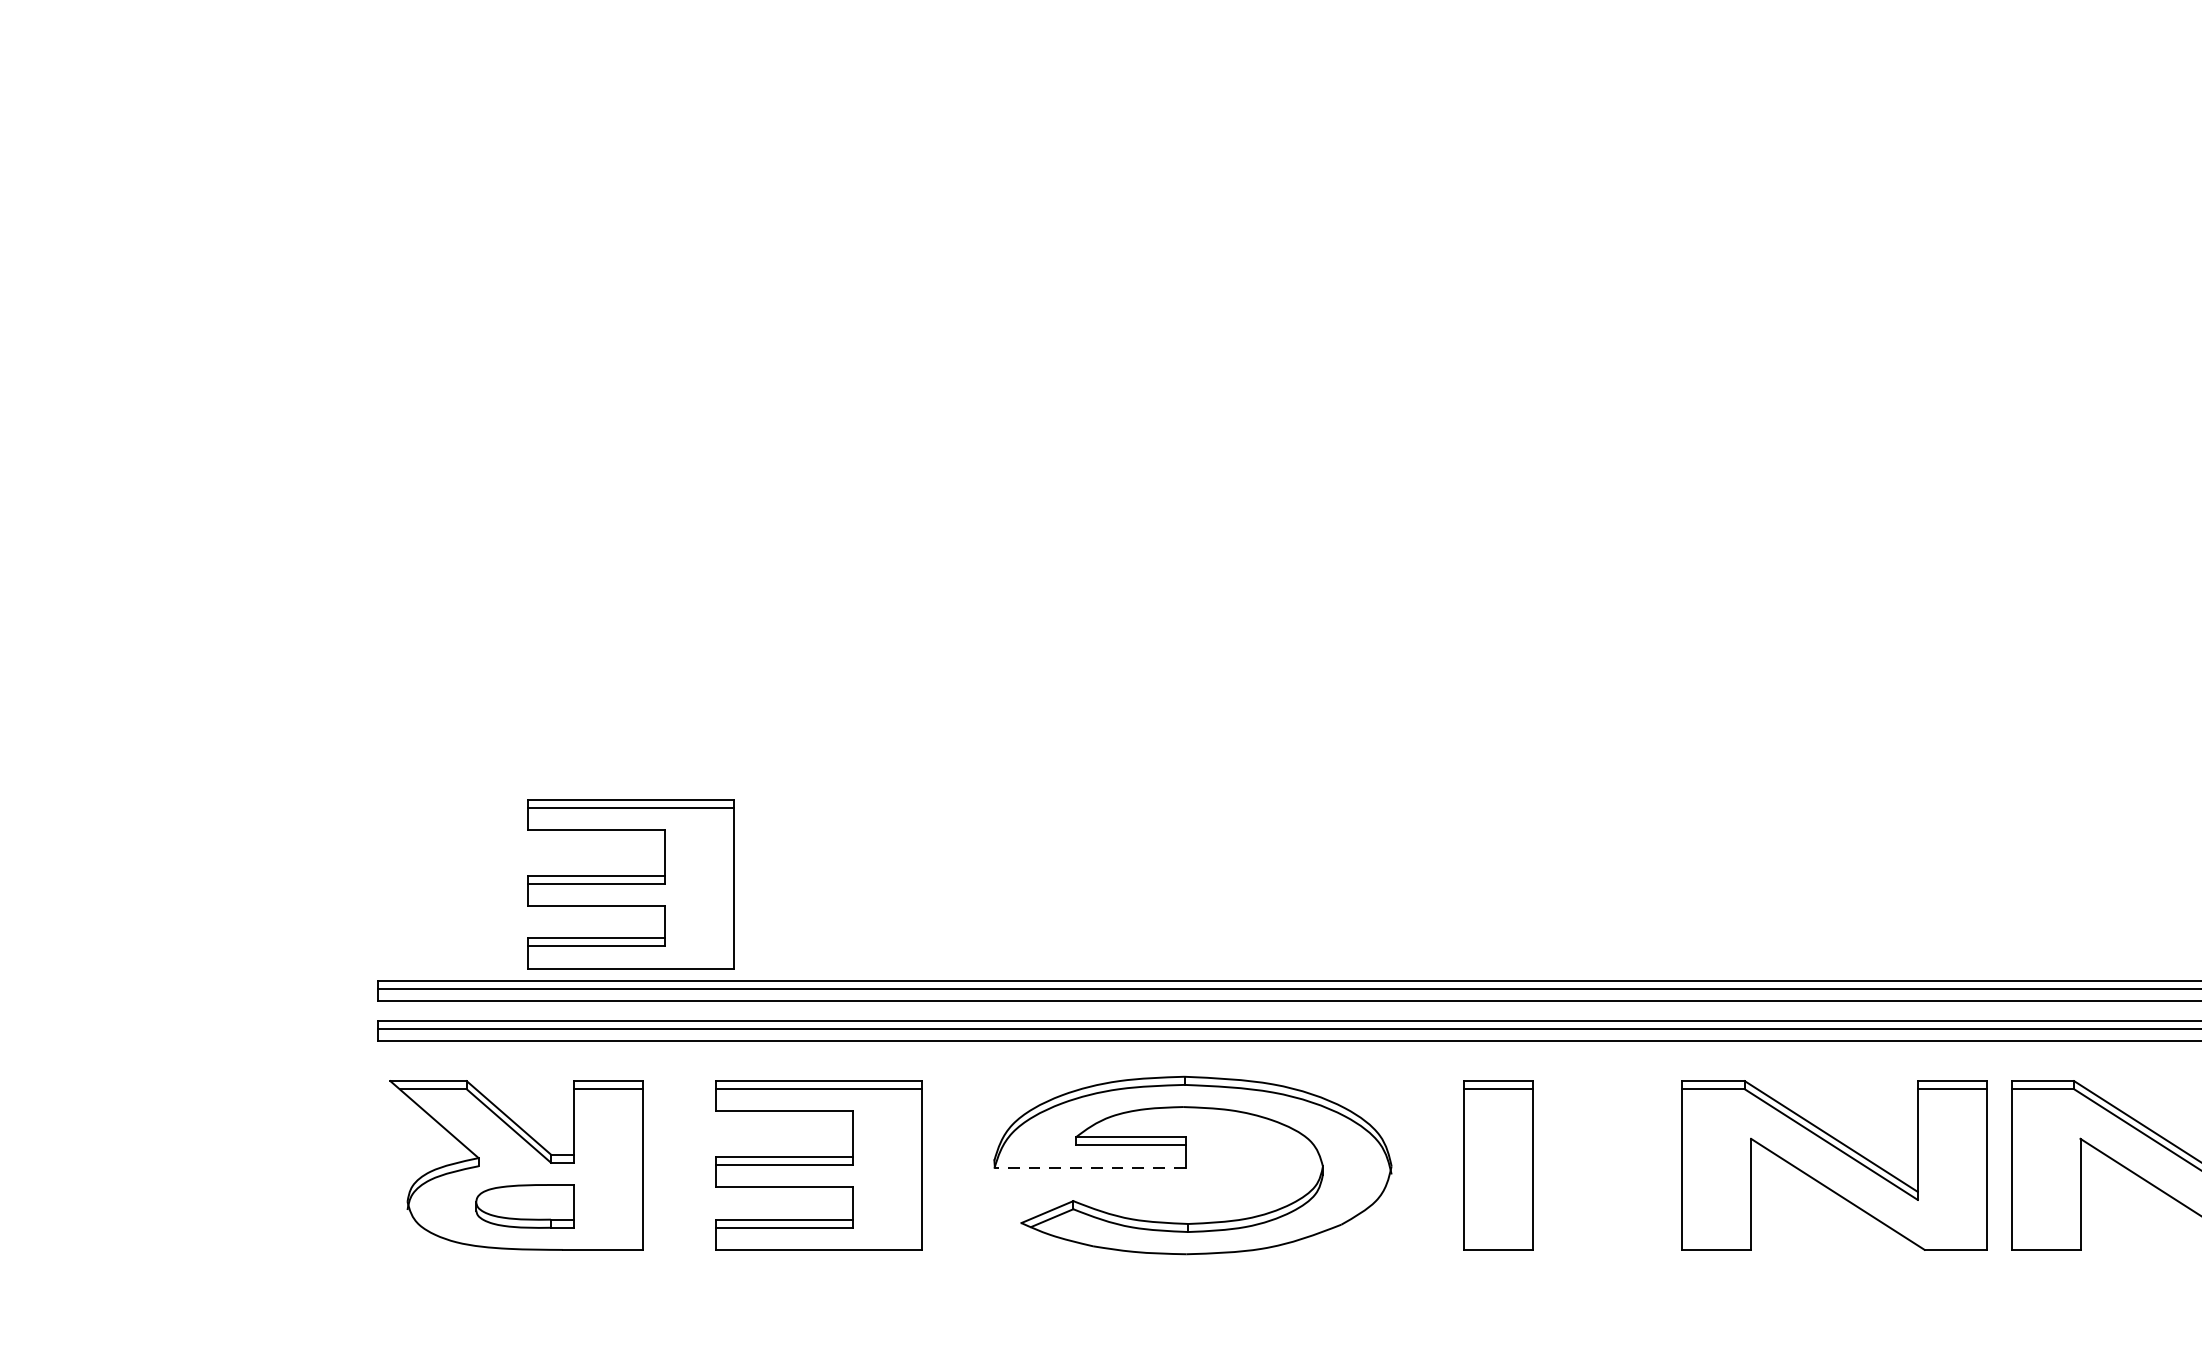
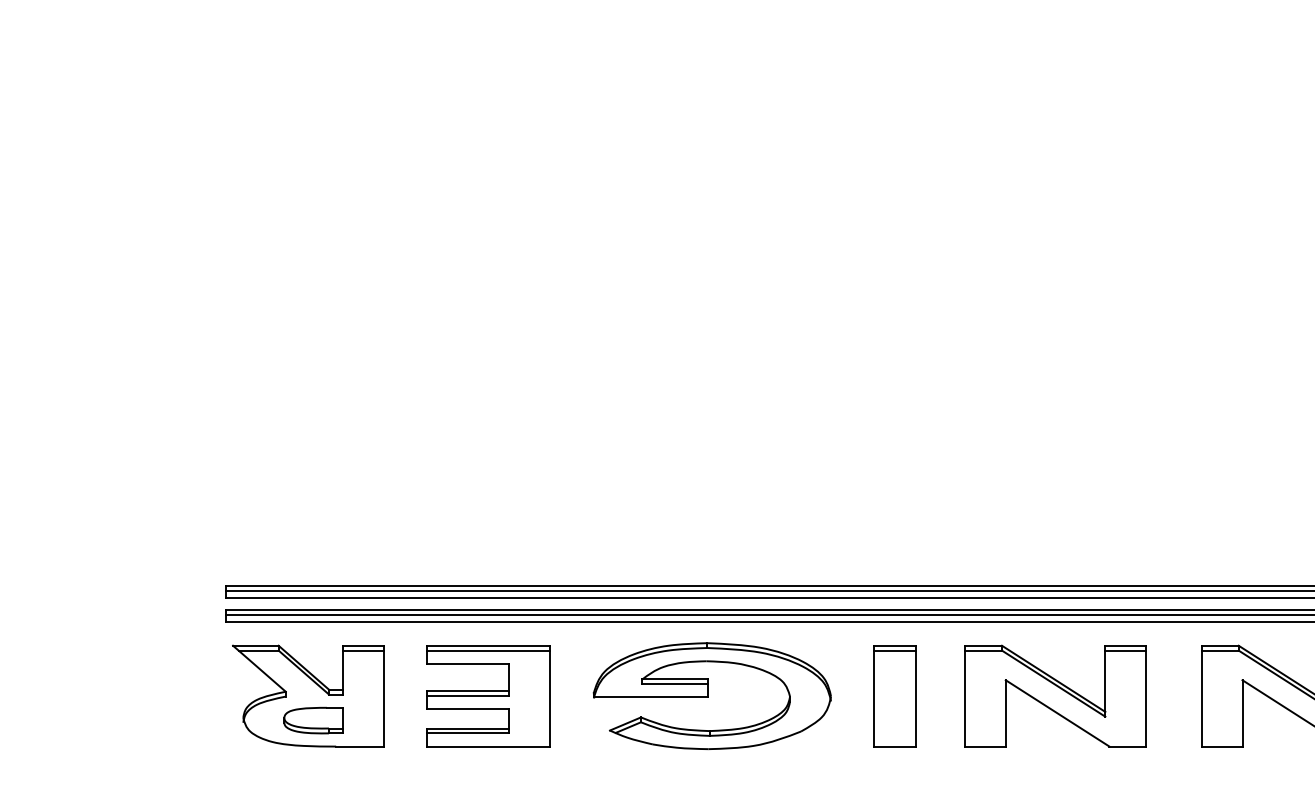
part: (630, 884) -> (376, 528), removed
part: (1834, 1164) -> (1055, 695), moved
line: (1090, 1167) -> (651, 697), dashed -> solid

